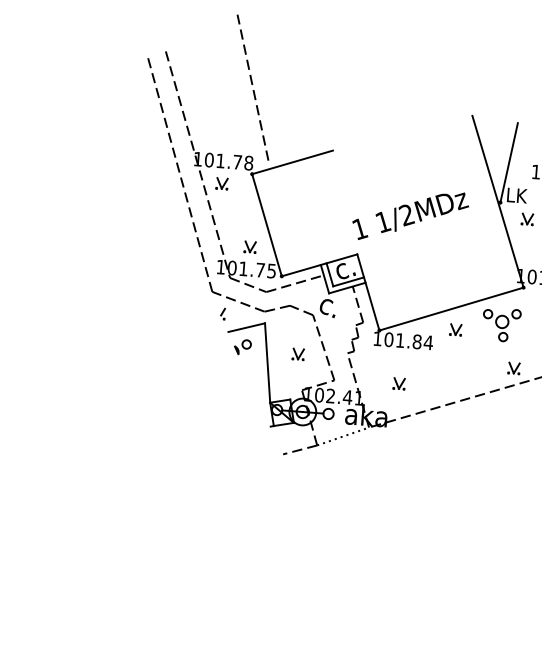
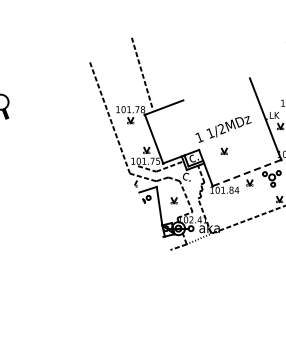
line: (509, 162) -> (269, 99), removed
line: (198, 165) -> (118, 112), removed
line: (450, 309) -> (246, 173), solid -> dashed
part: (397, 381) -> (223, 150), moved

